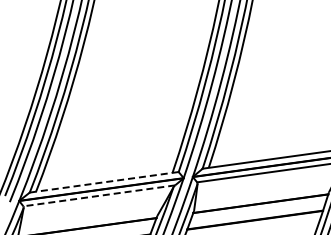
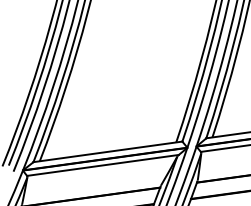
line: (103, 182) -> (107, 152), dashed -> solid
line: (99, 195) -> (103, 165), dashed -> solid

